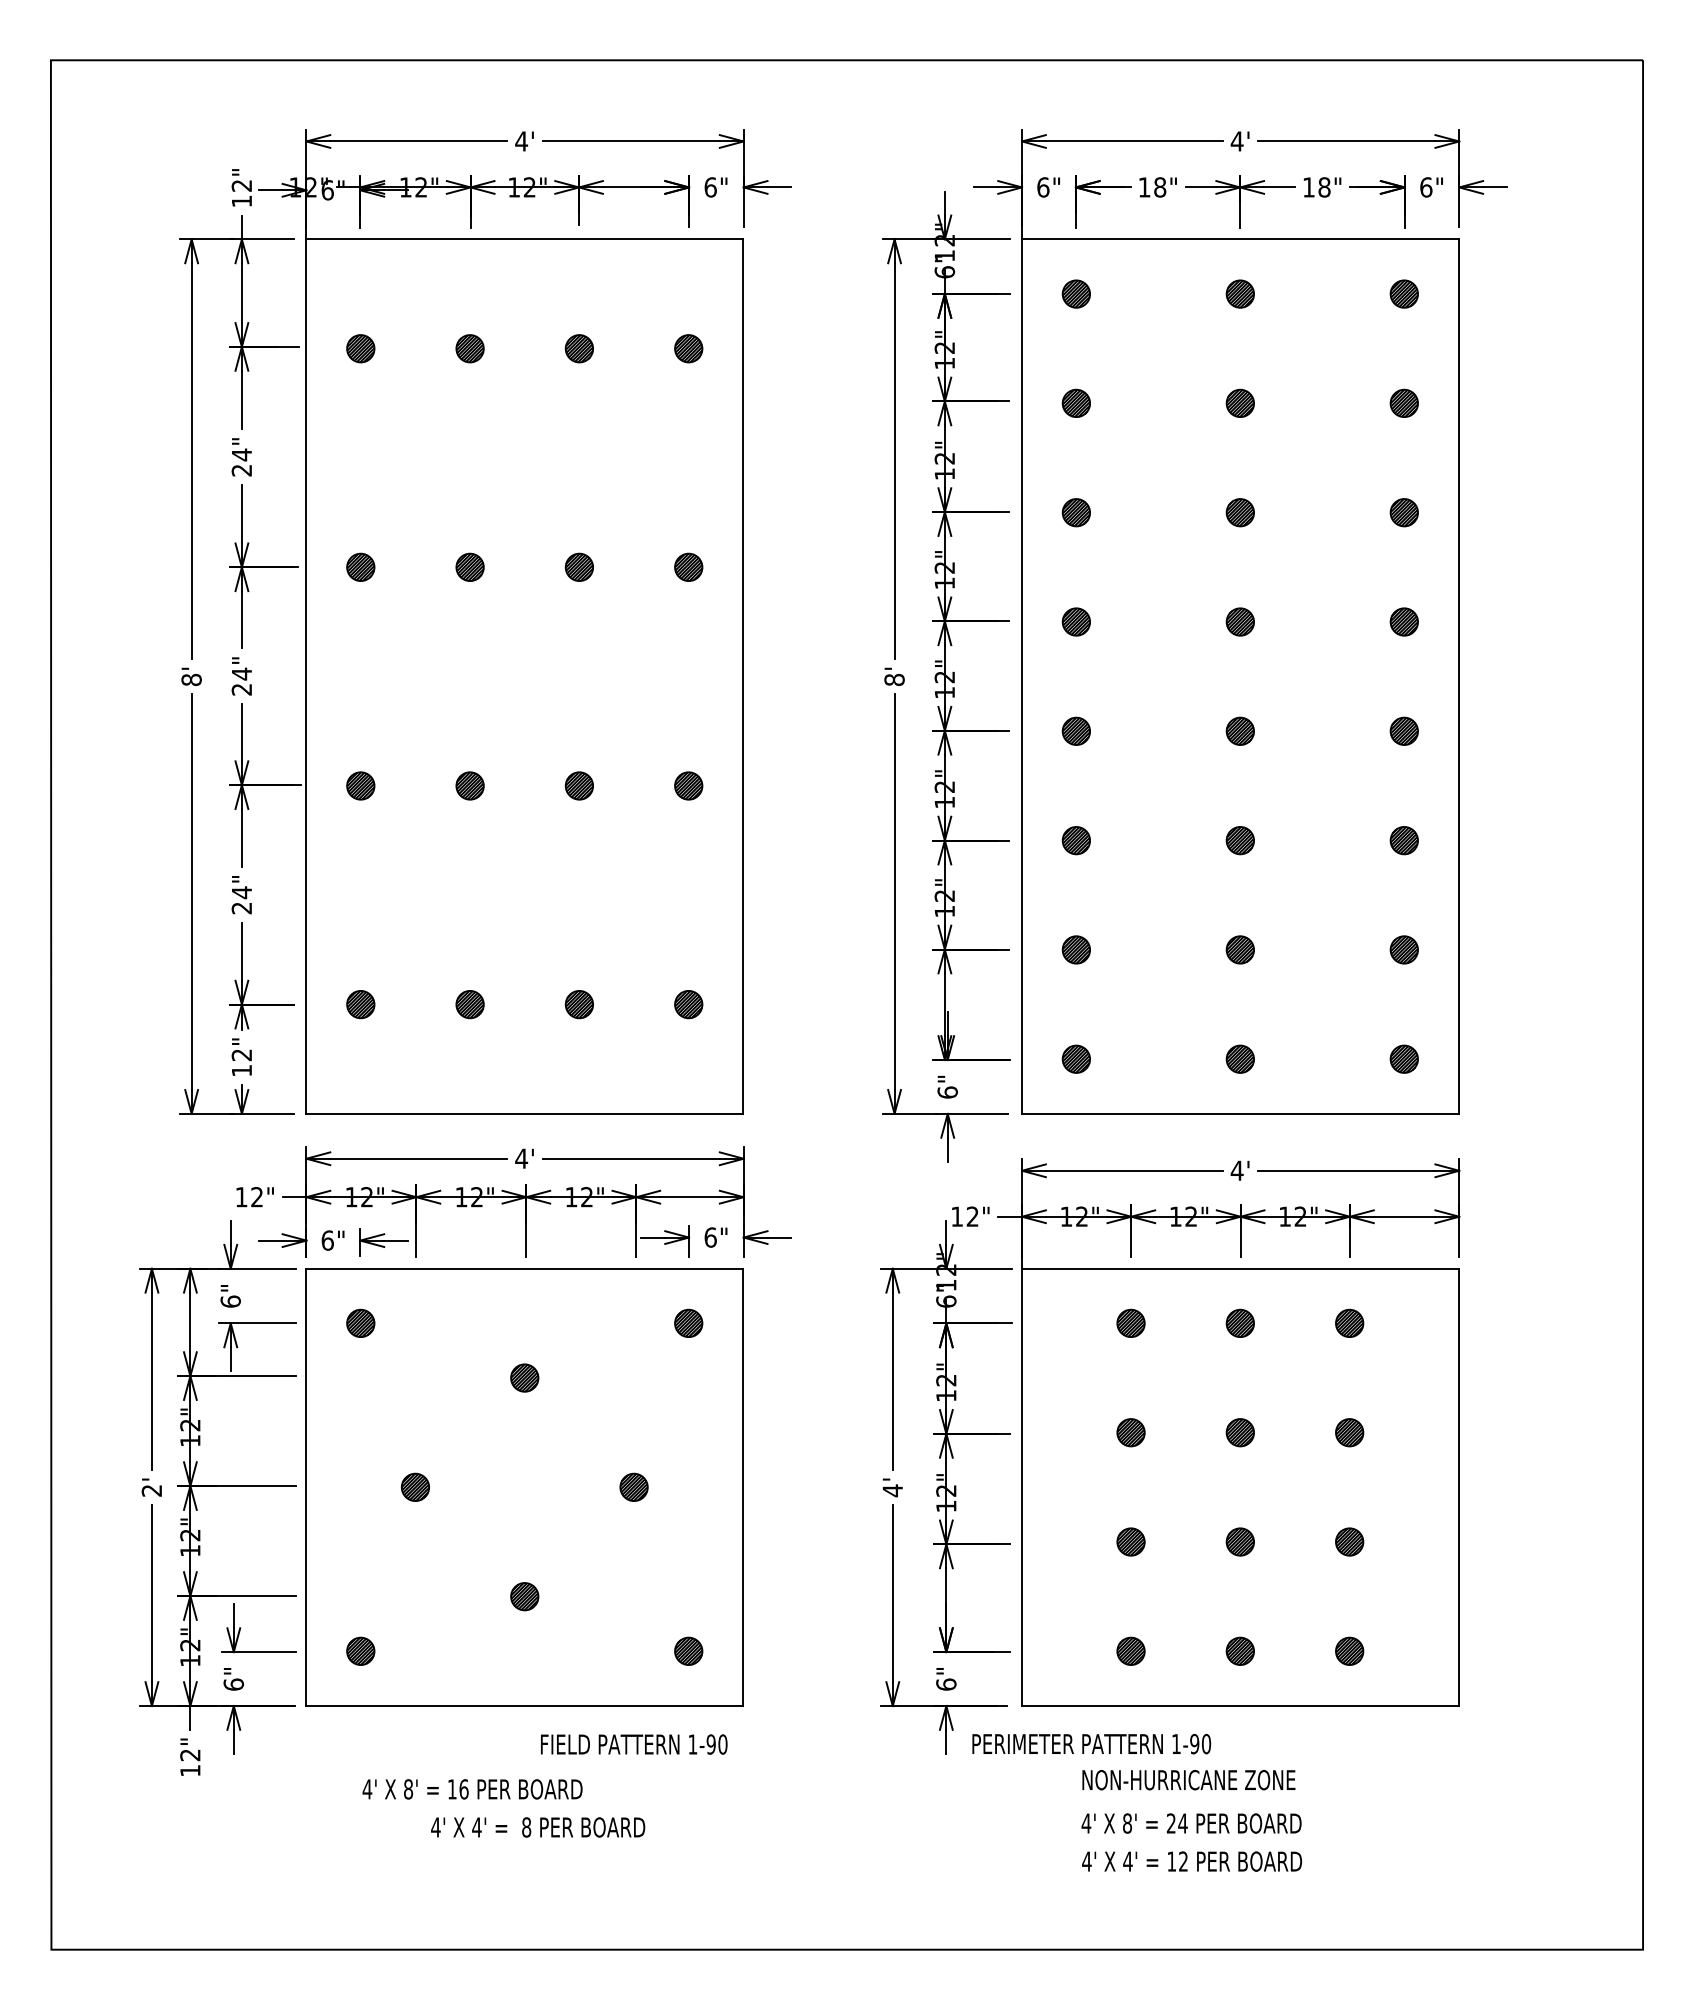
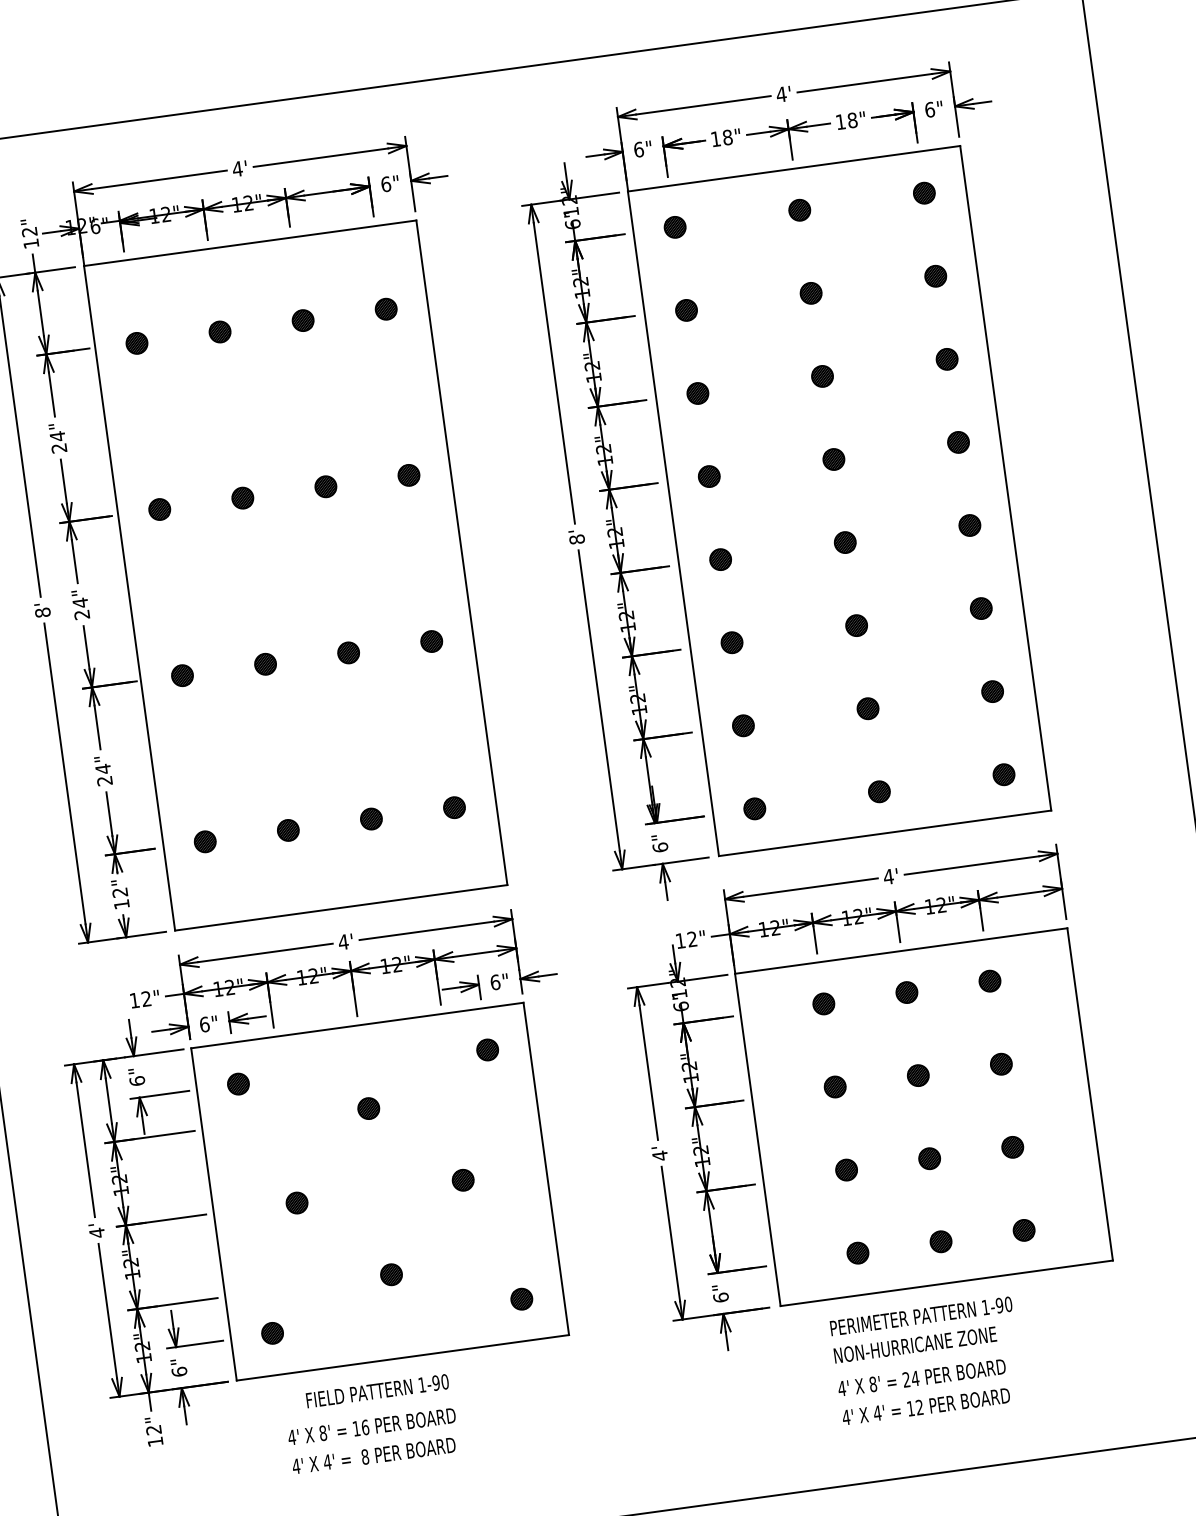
text: (151, 1490) -> (96, 1232), 2' -> 4'
text: (1091, 1743) -> (921, 1315), moved
text: (634, 1744) -> (377, 1391), moved
text: (538, 1827) -> (374, 1455), moved

